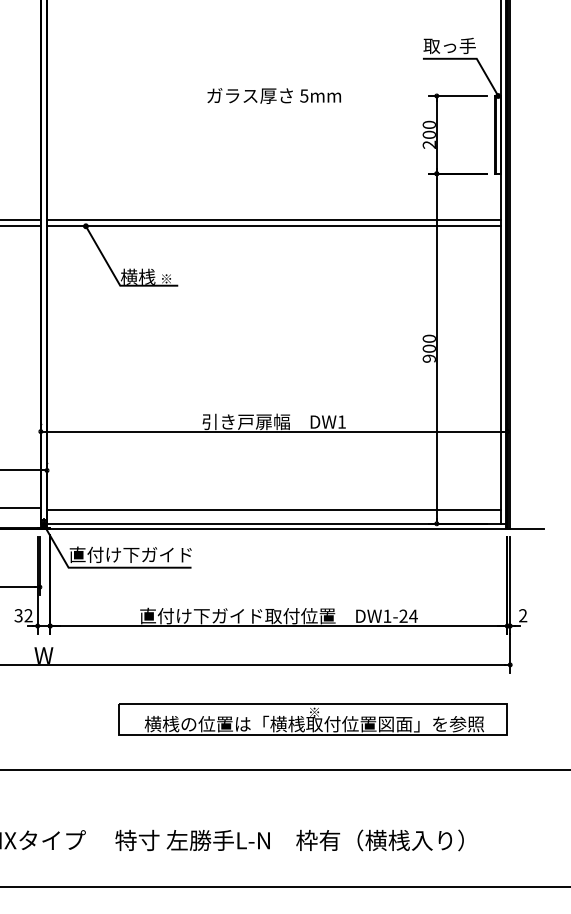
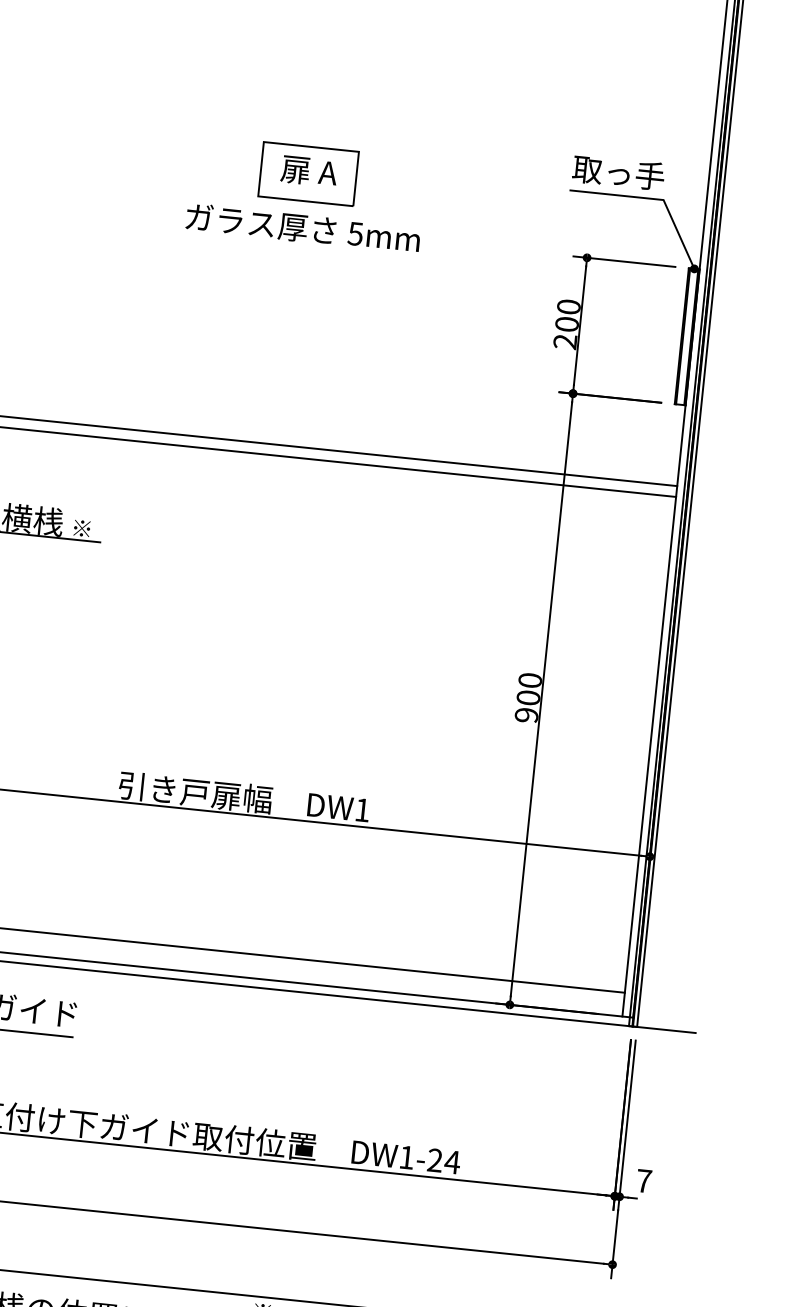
part: (273, 64) -> (307, 173), added
text: (523, 615) -> (644, 1180), 2 -> 7

